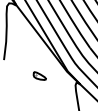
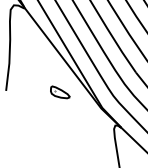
part: (39, 75) -> (59, 91), moved

